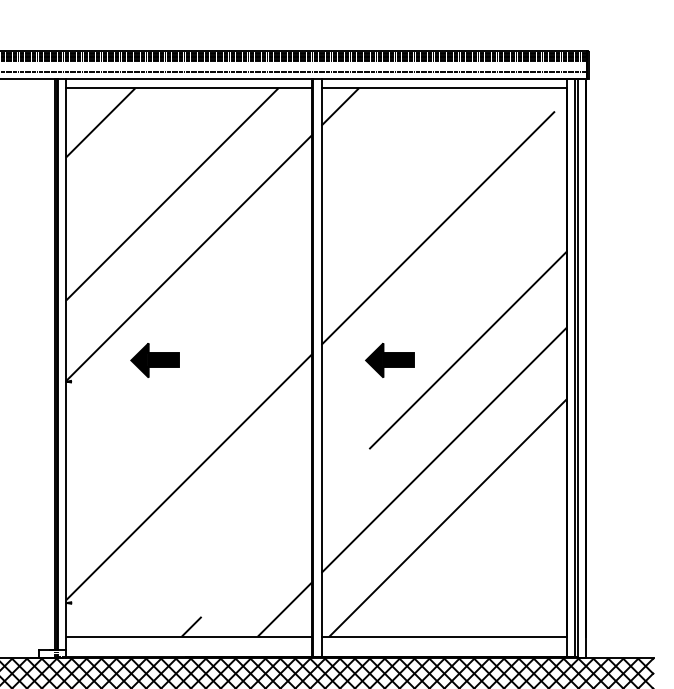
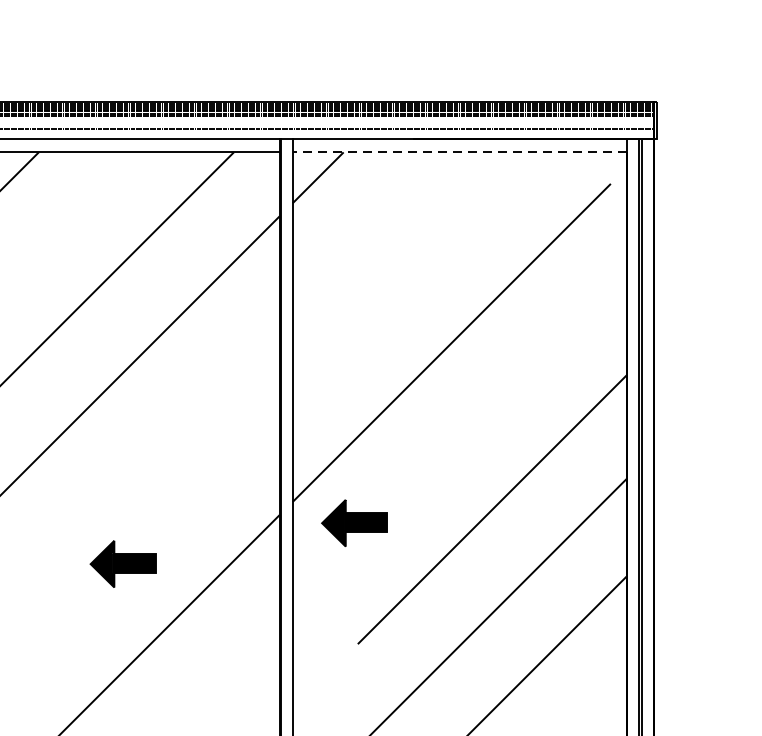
line: (444, 88) -> (460, 152), solid -> dashed
part: (154, 360) -> (122, 564), moved
part: (389, 360) -> (353, 523), moved

